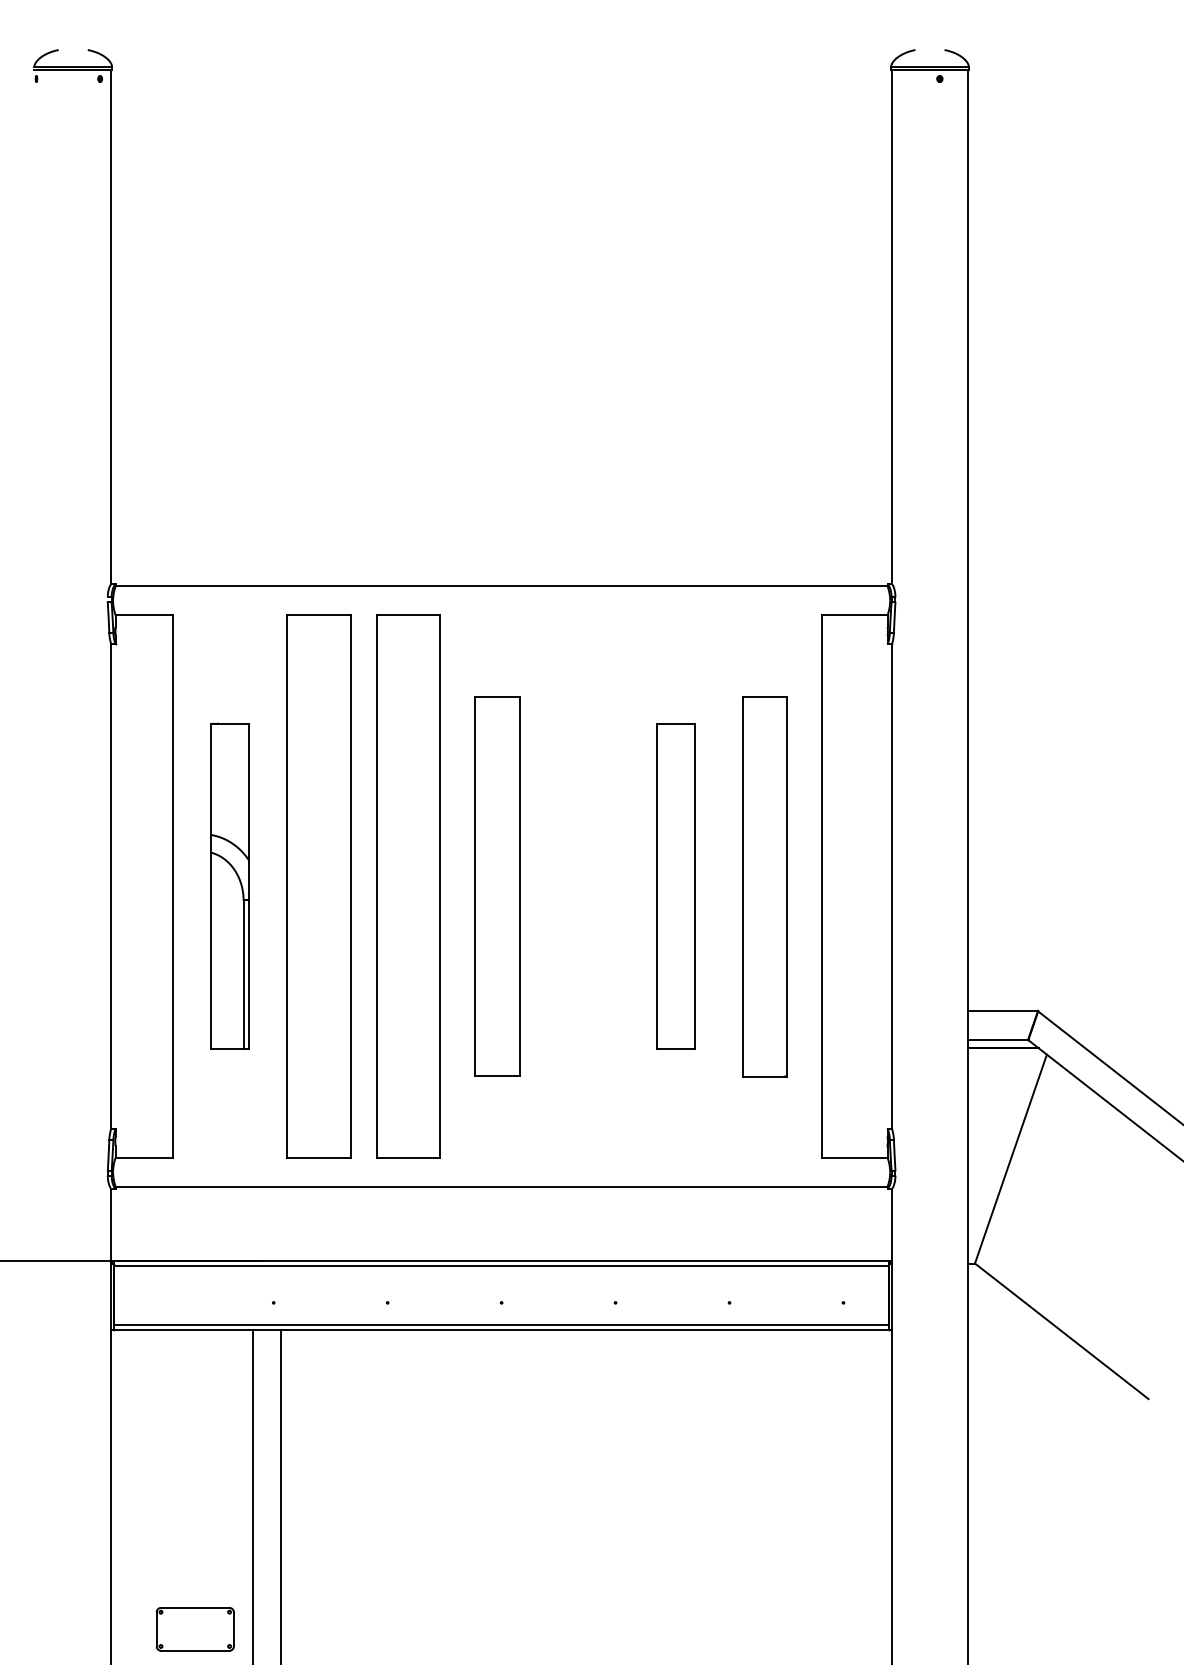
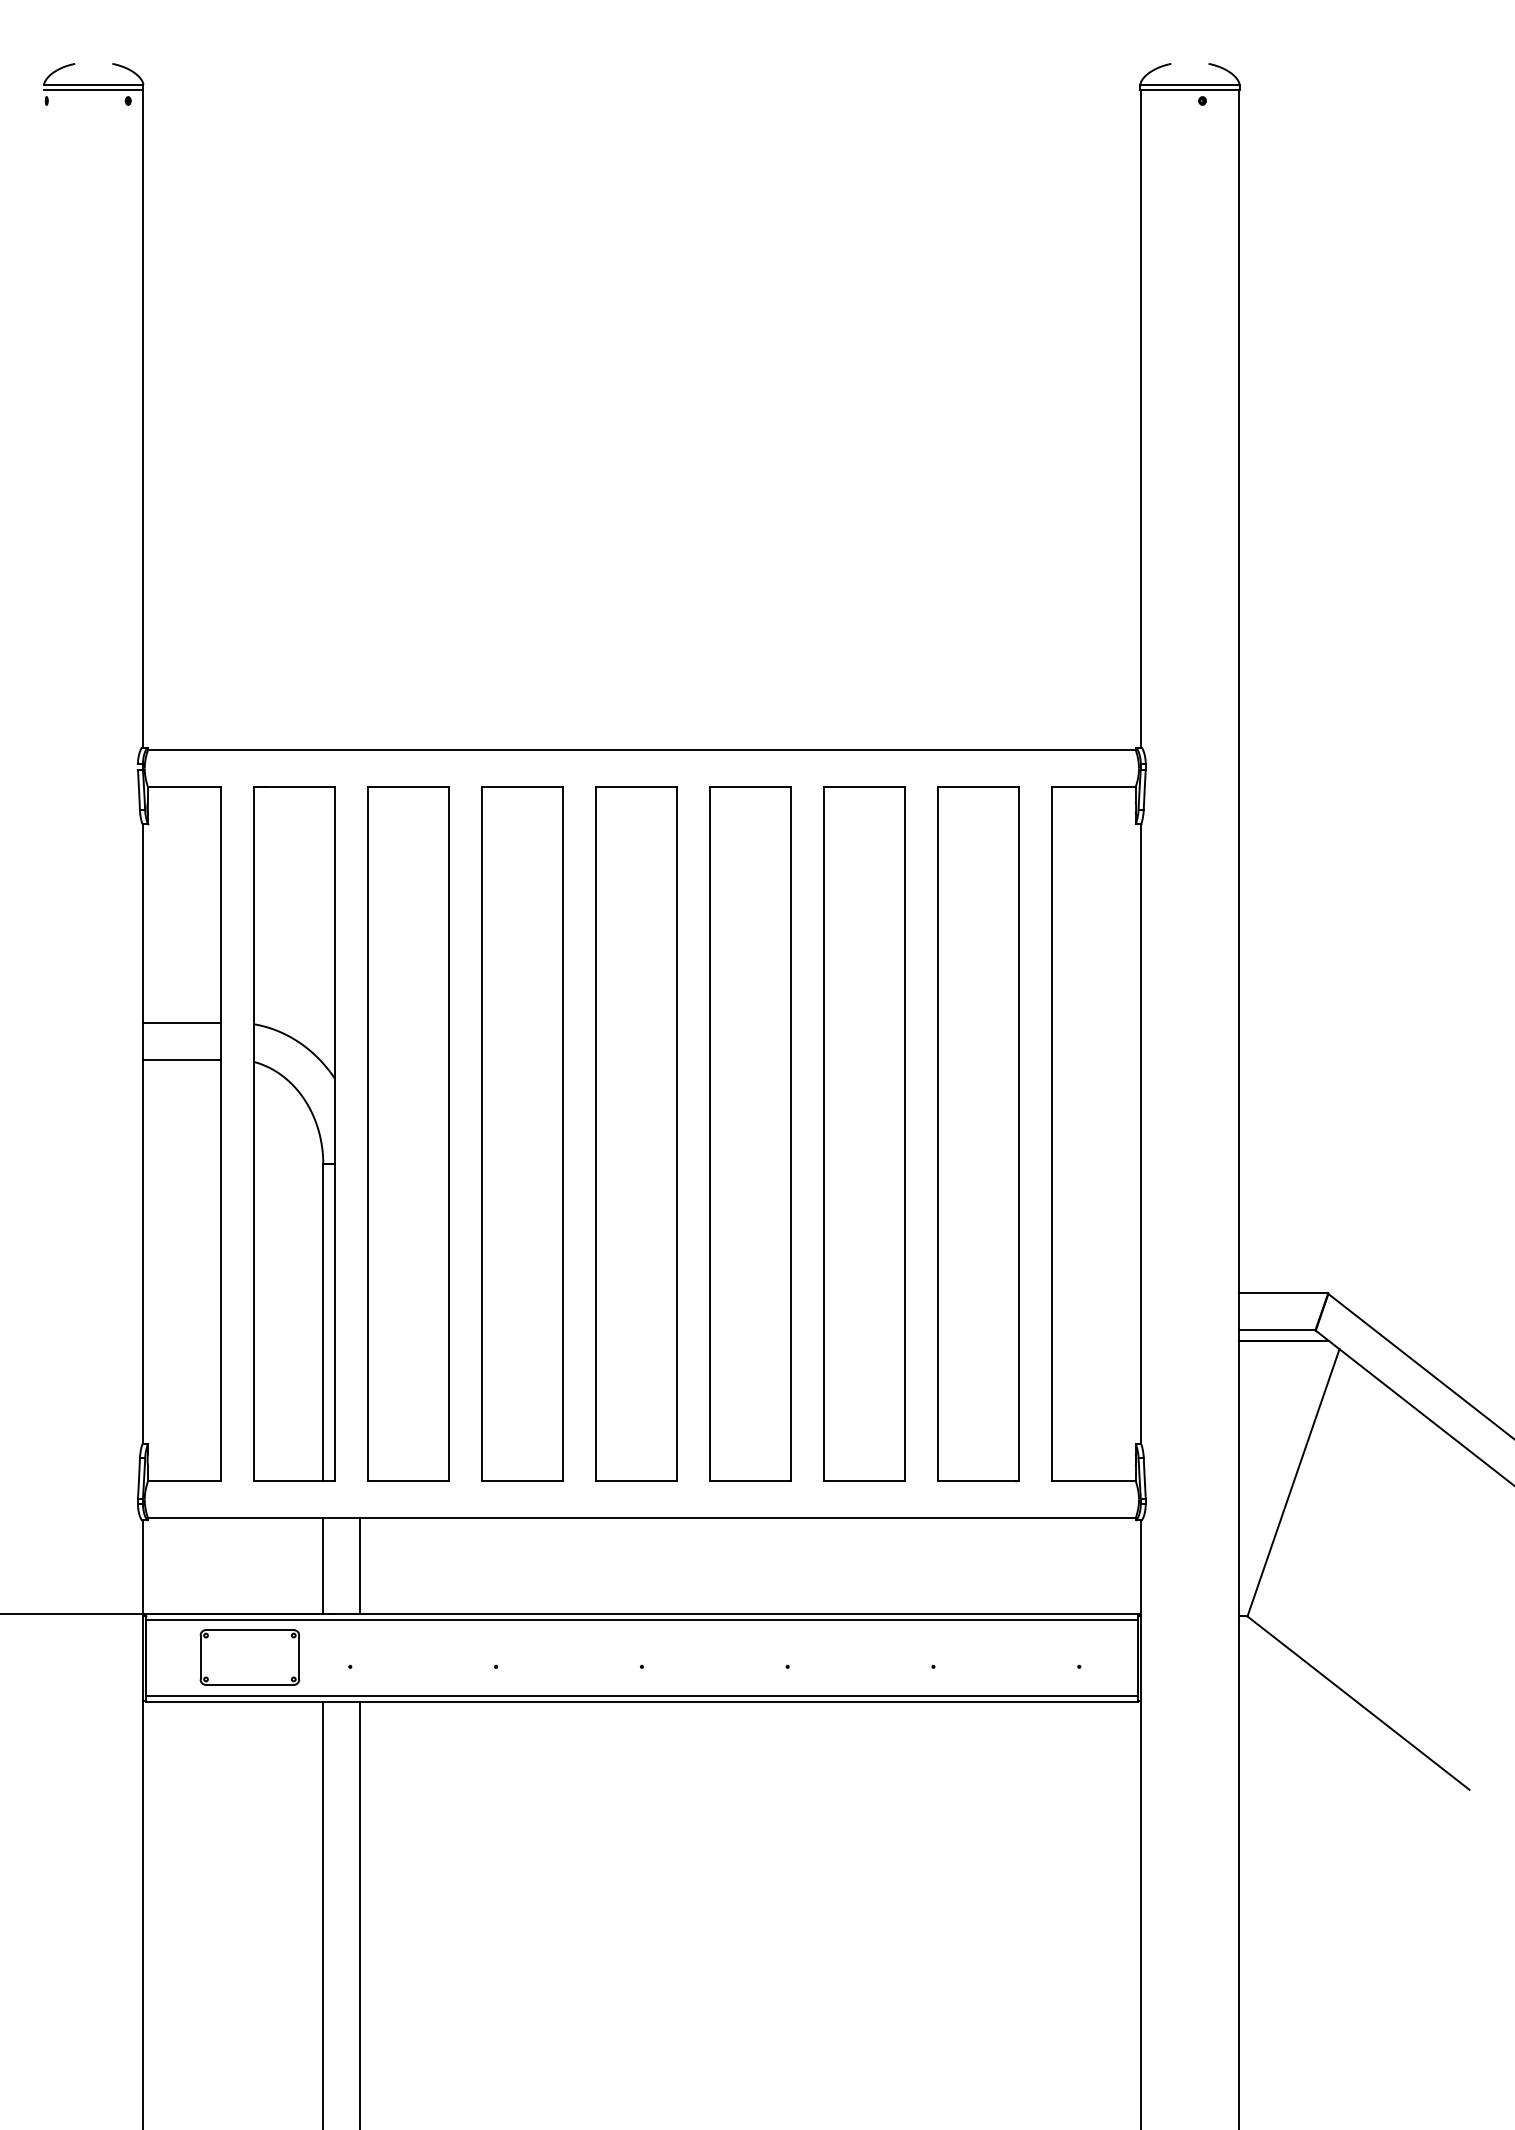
line: (141, 799) -> (181, 1022), added
line: (141, 828) -> (181, 1059), added
part: (230, 886) -> (294, 1133), size x1.67
part: (497, 886) -> (636, 1133), size x1.43
part: (586, 886) -> (750, 1133), added
part: (675, 886) -> (864, 1133), size x1.67
part: (764, 886) -> (978, 1134), size x1.43
line: (252, 1223) -> (323, 1565), added
line: (281, 1223) -> (360, 1565), added
part: (194, 1629) -> (249, 1657), moved

